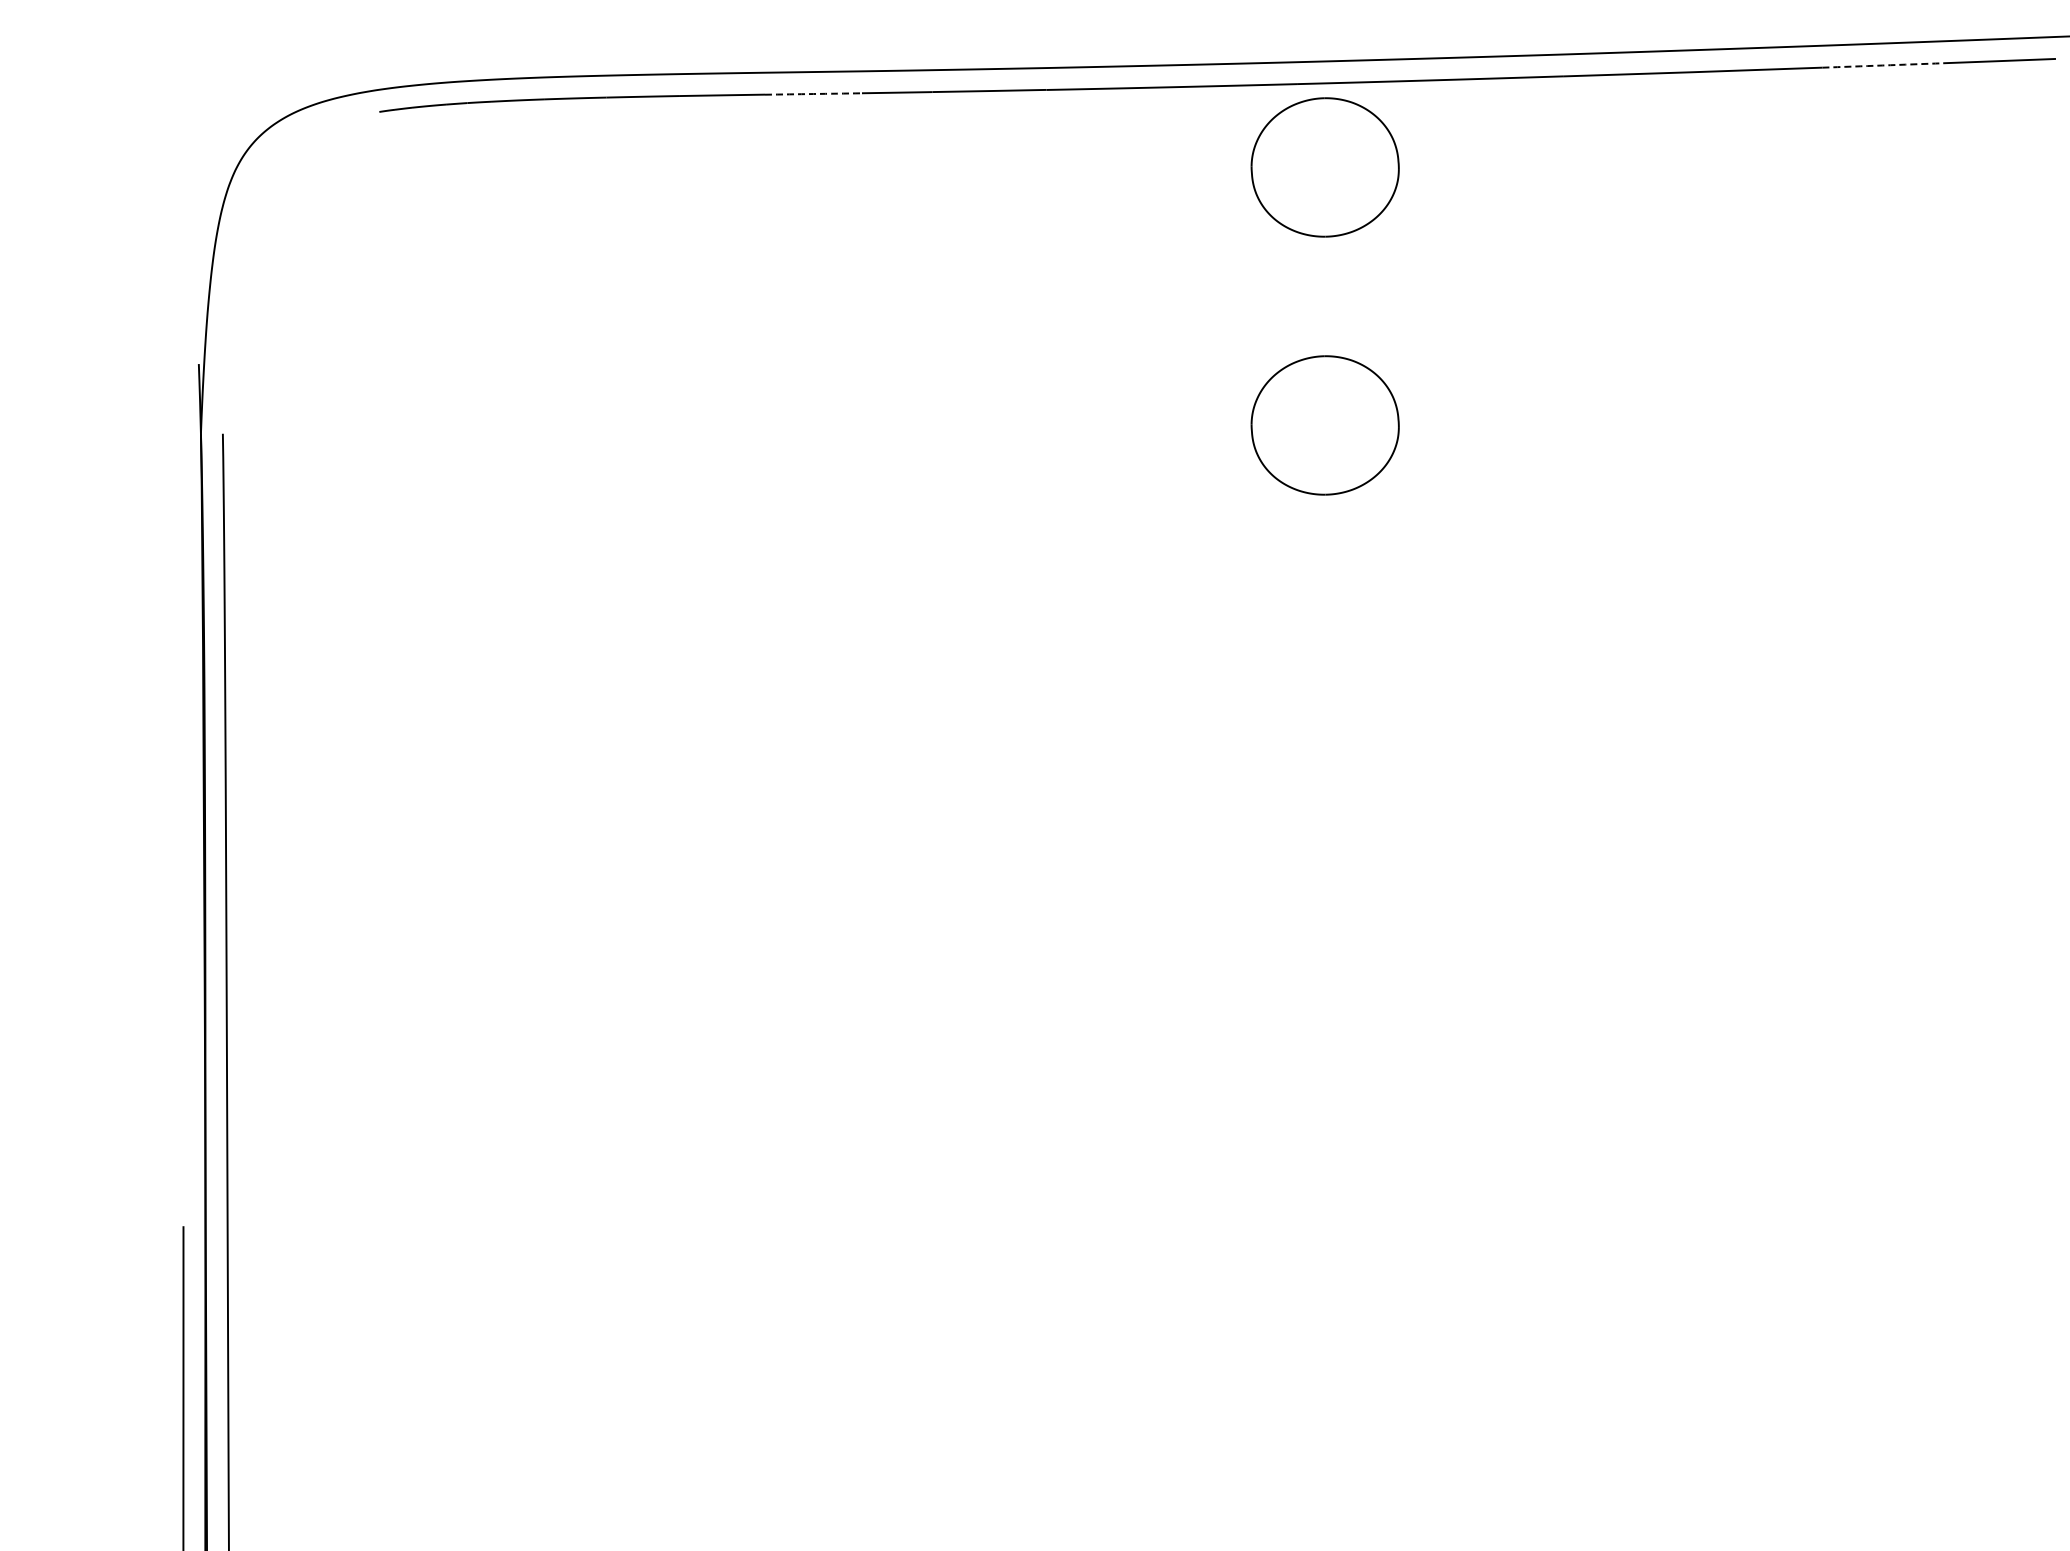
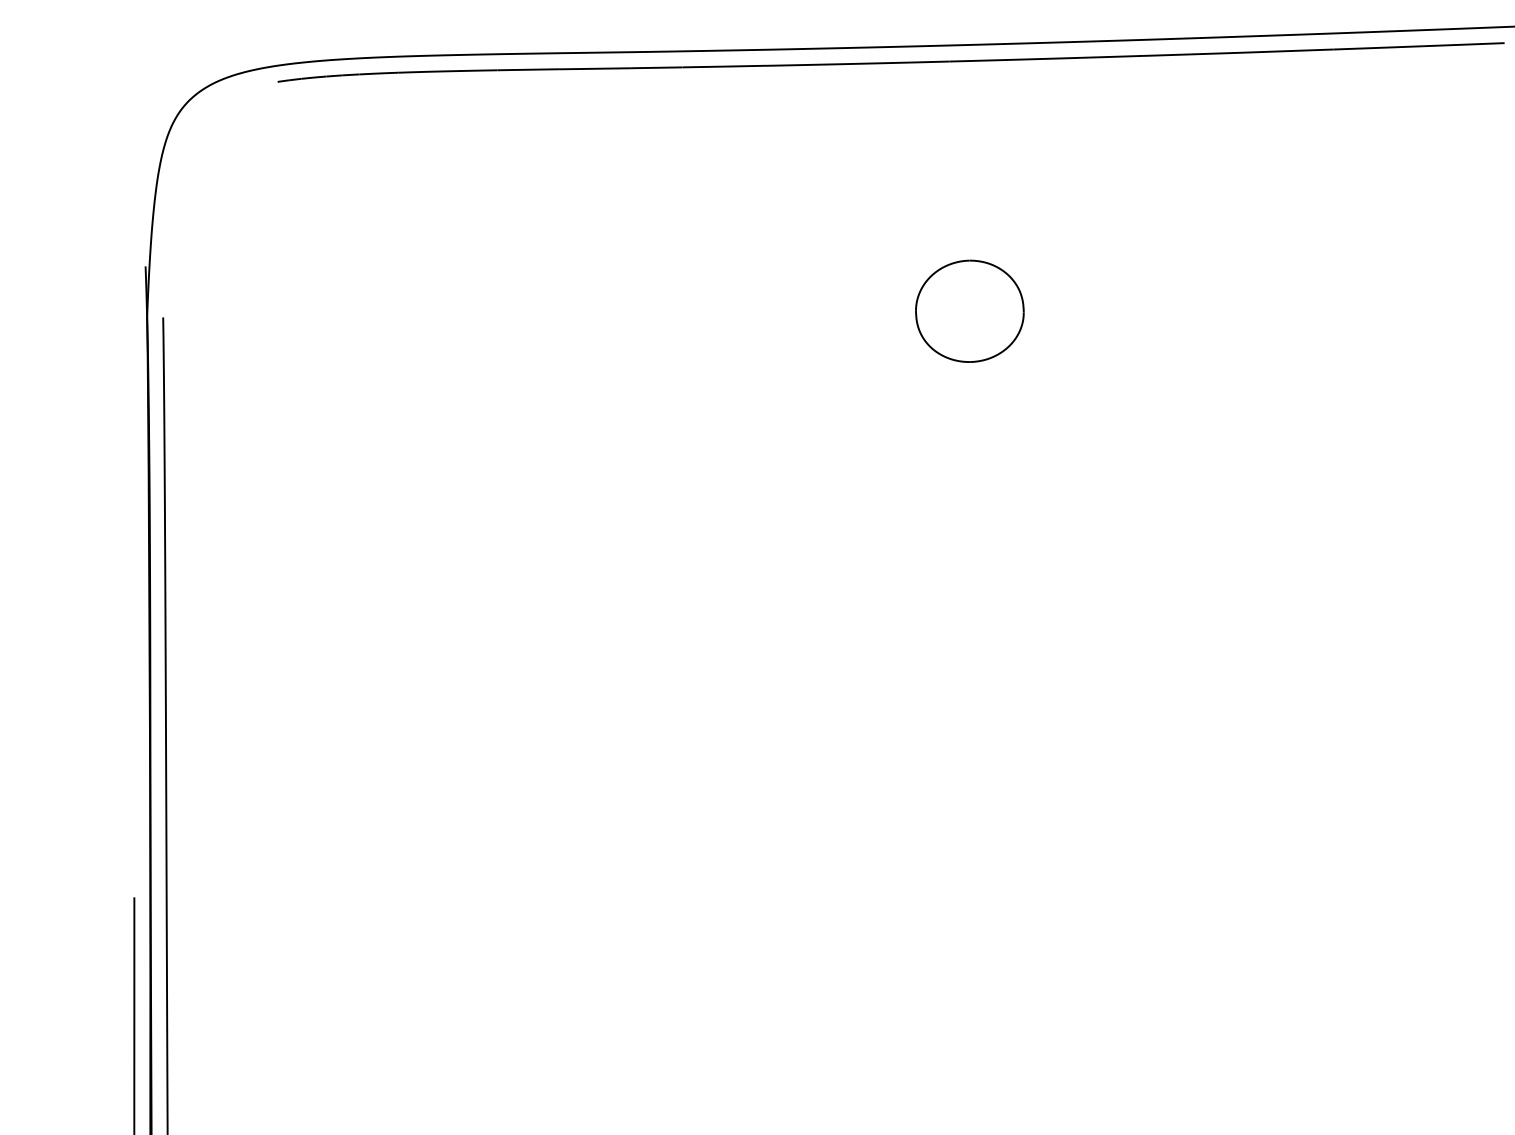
arc: (1882, 65) -> (1377, 47), dashed -> solid
arc: (813, 94) -> (595, 69), dashed -> solid
part: (1324, 167) -> (969, 122), removed

